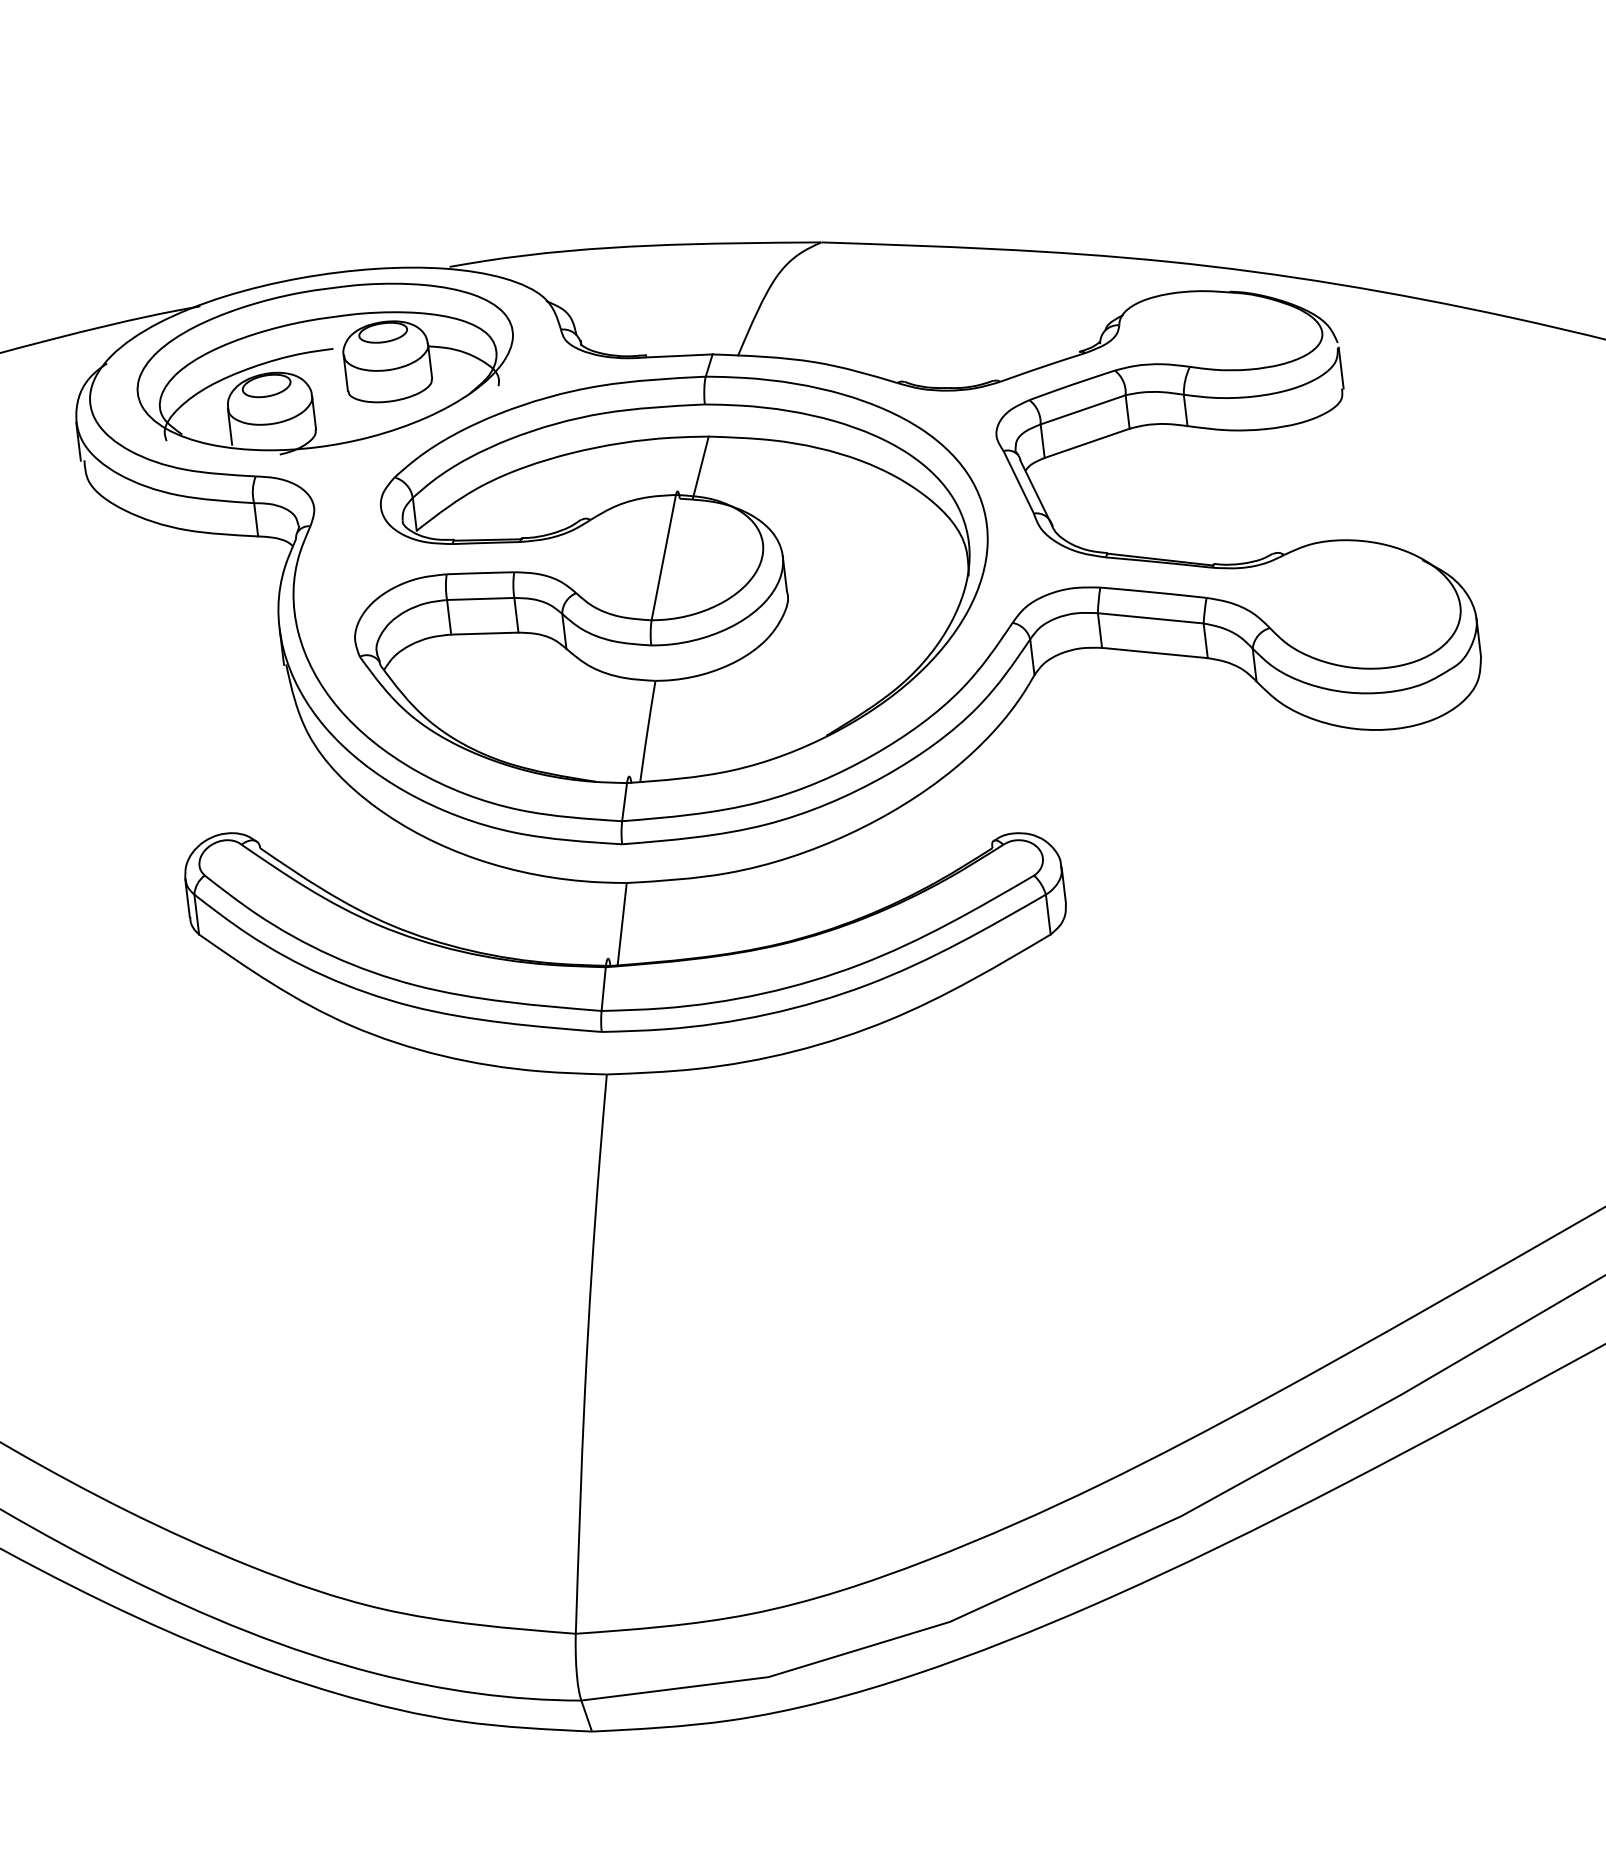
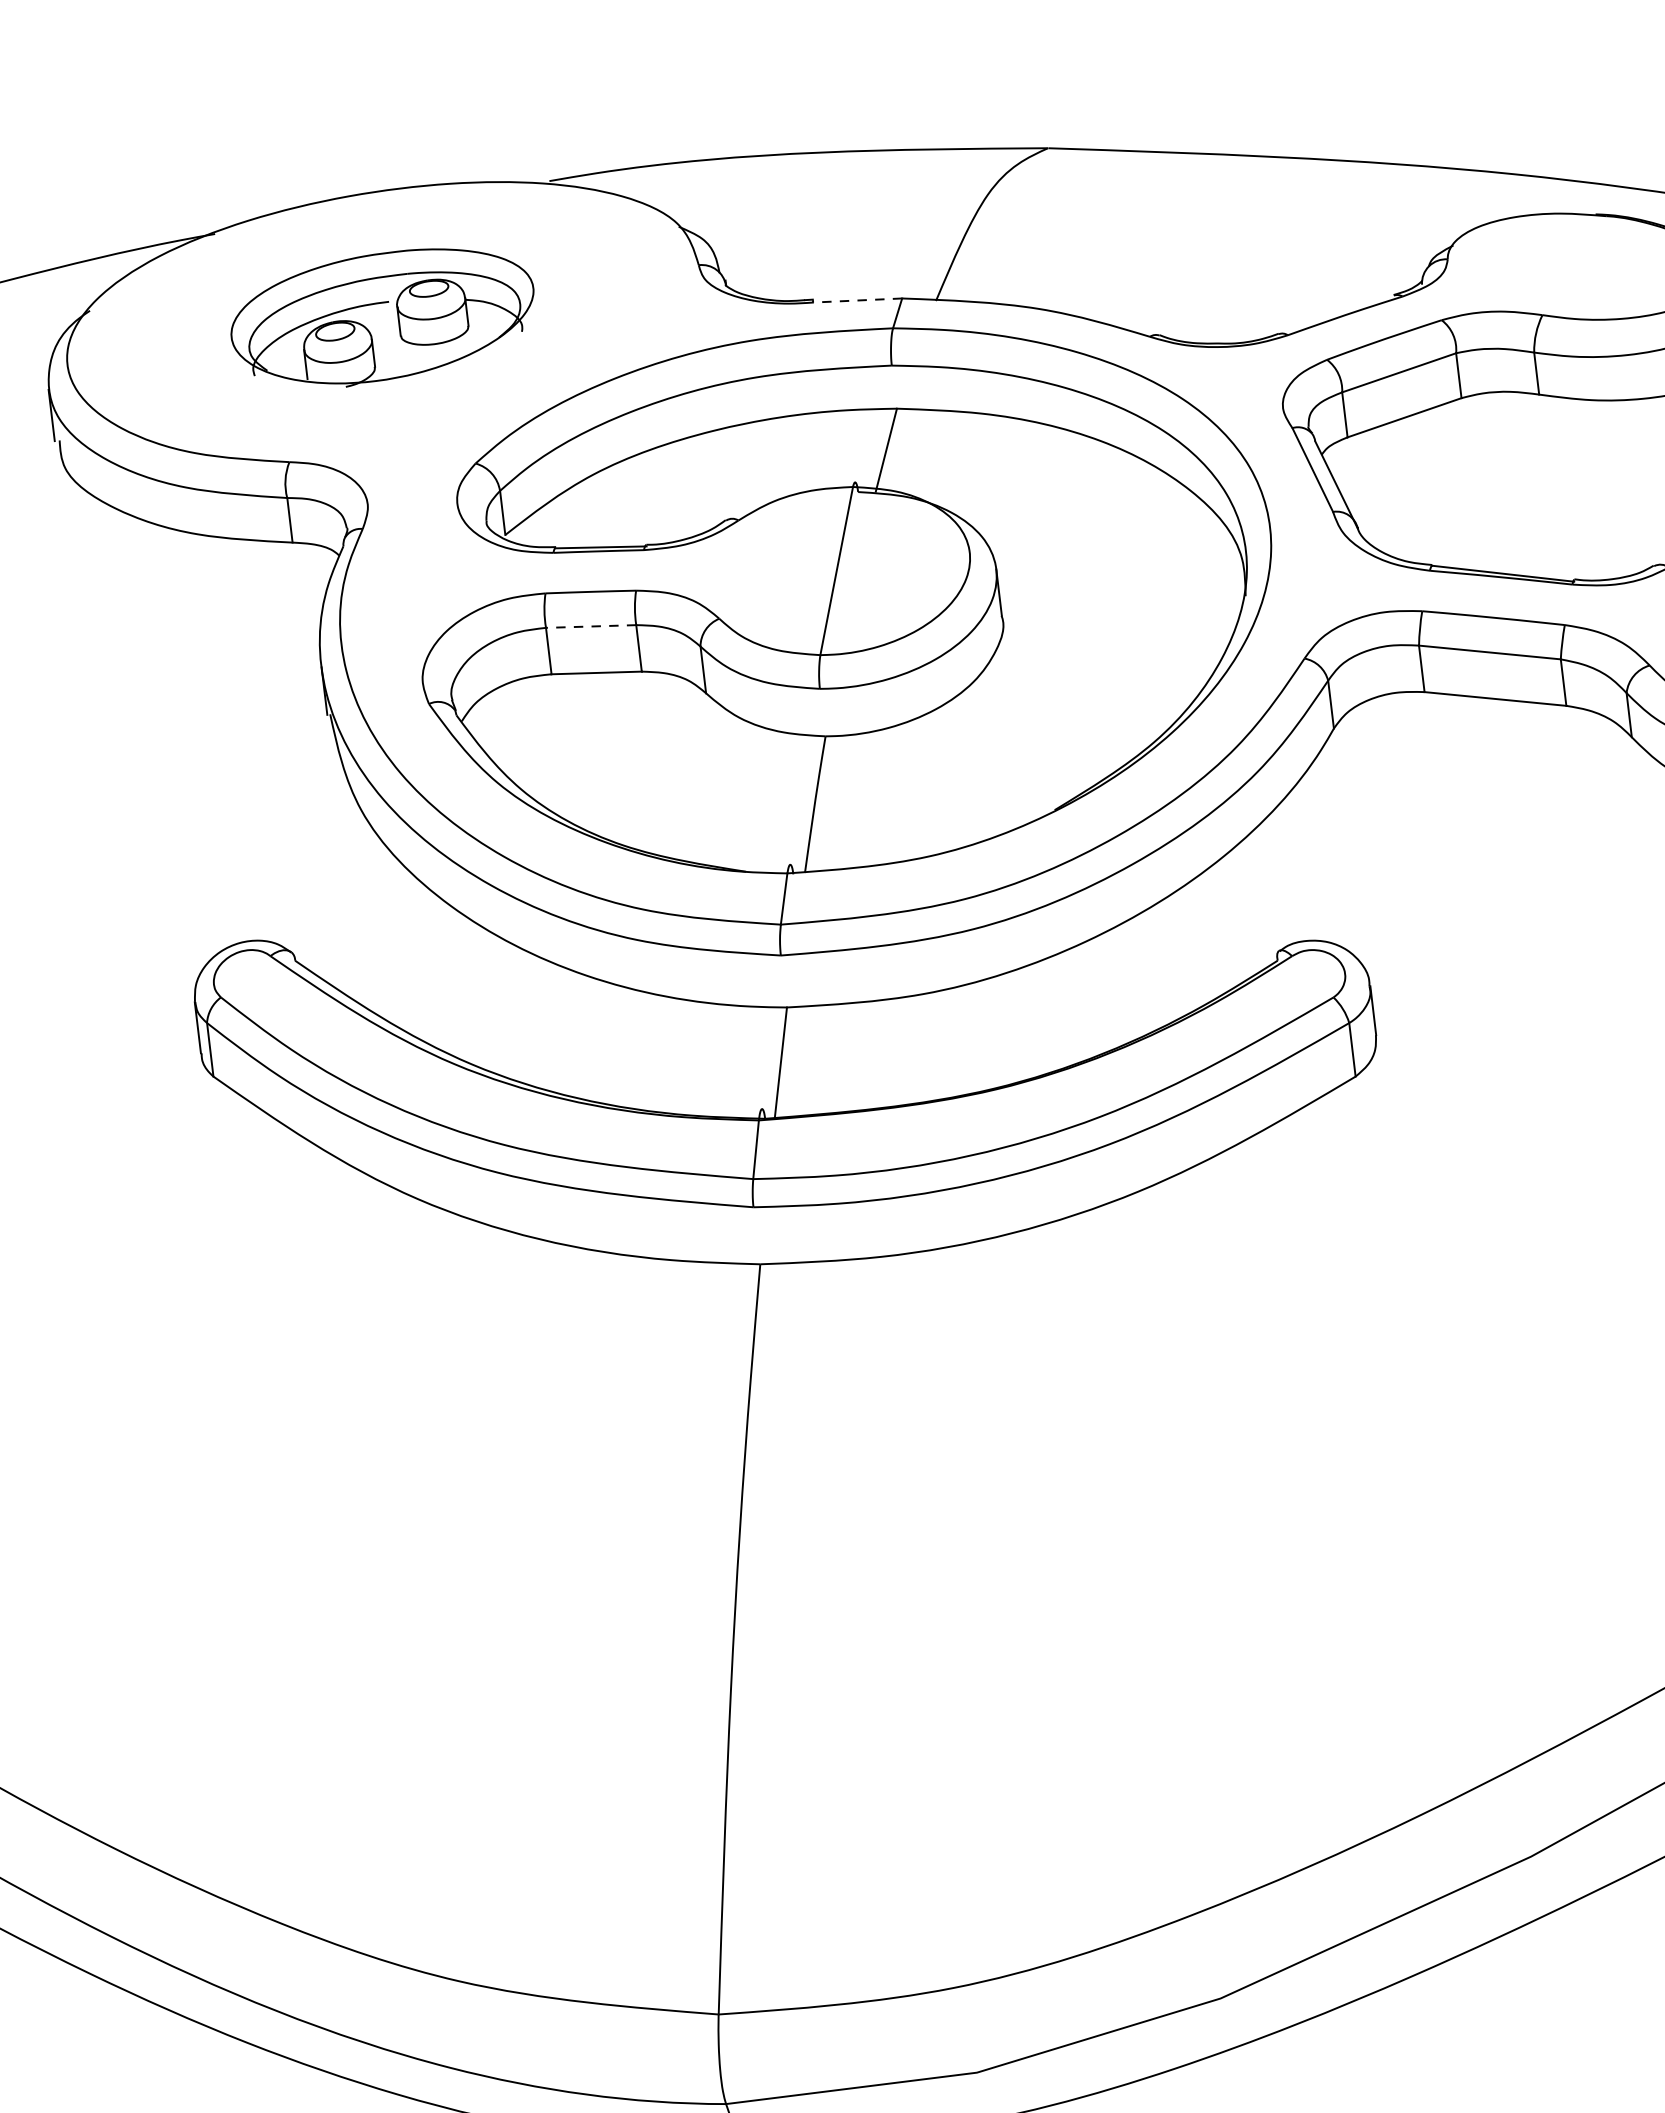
line: (678, 355) -> (856, 299), solid -> dashed
part: (324, 368) -> (381, 317), size x0.6
line: (480, 598) -> (590, 625), solid -> dashed

